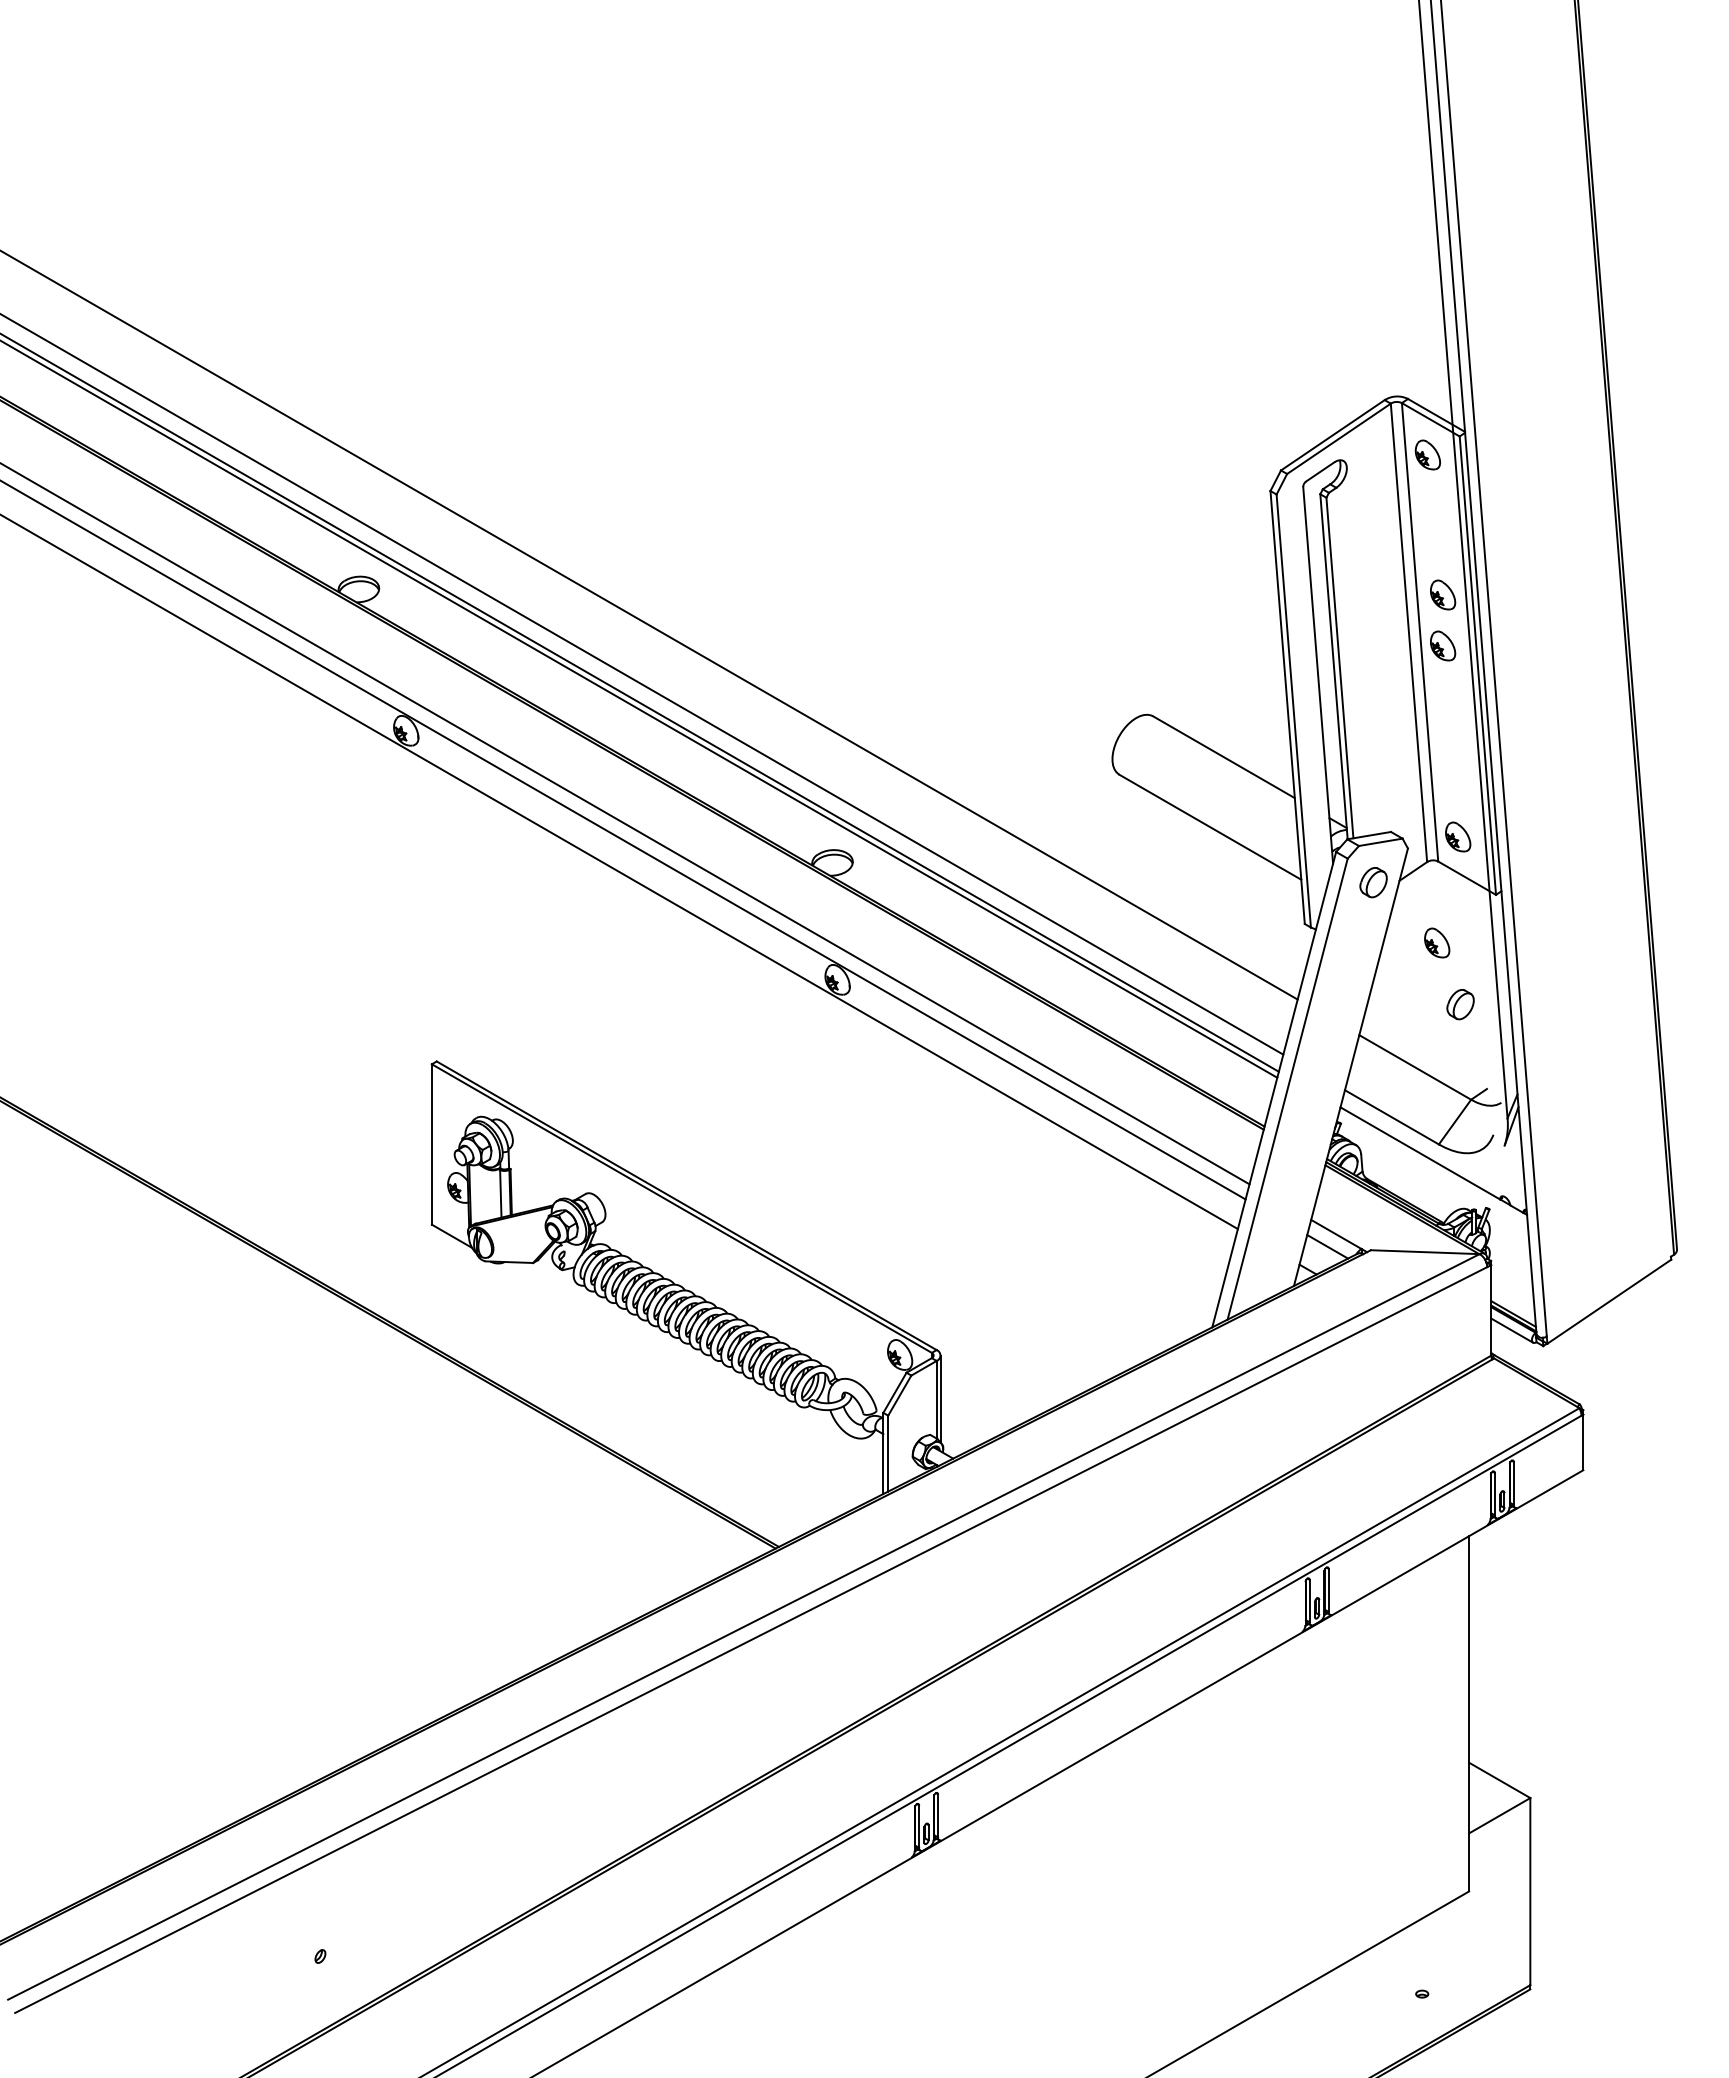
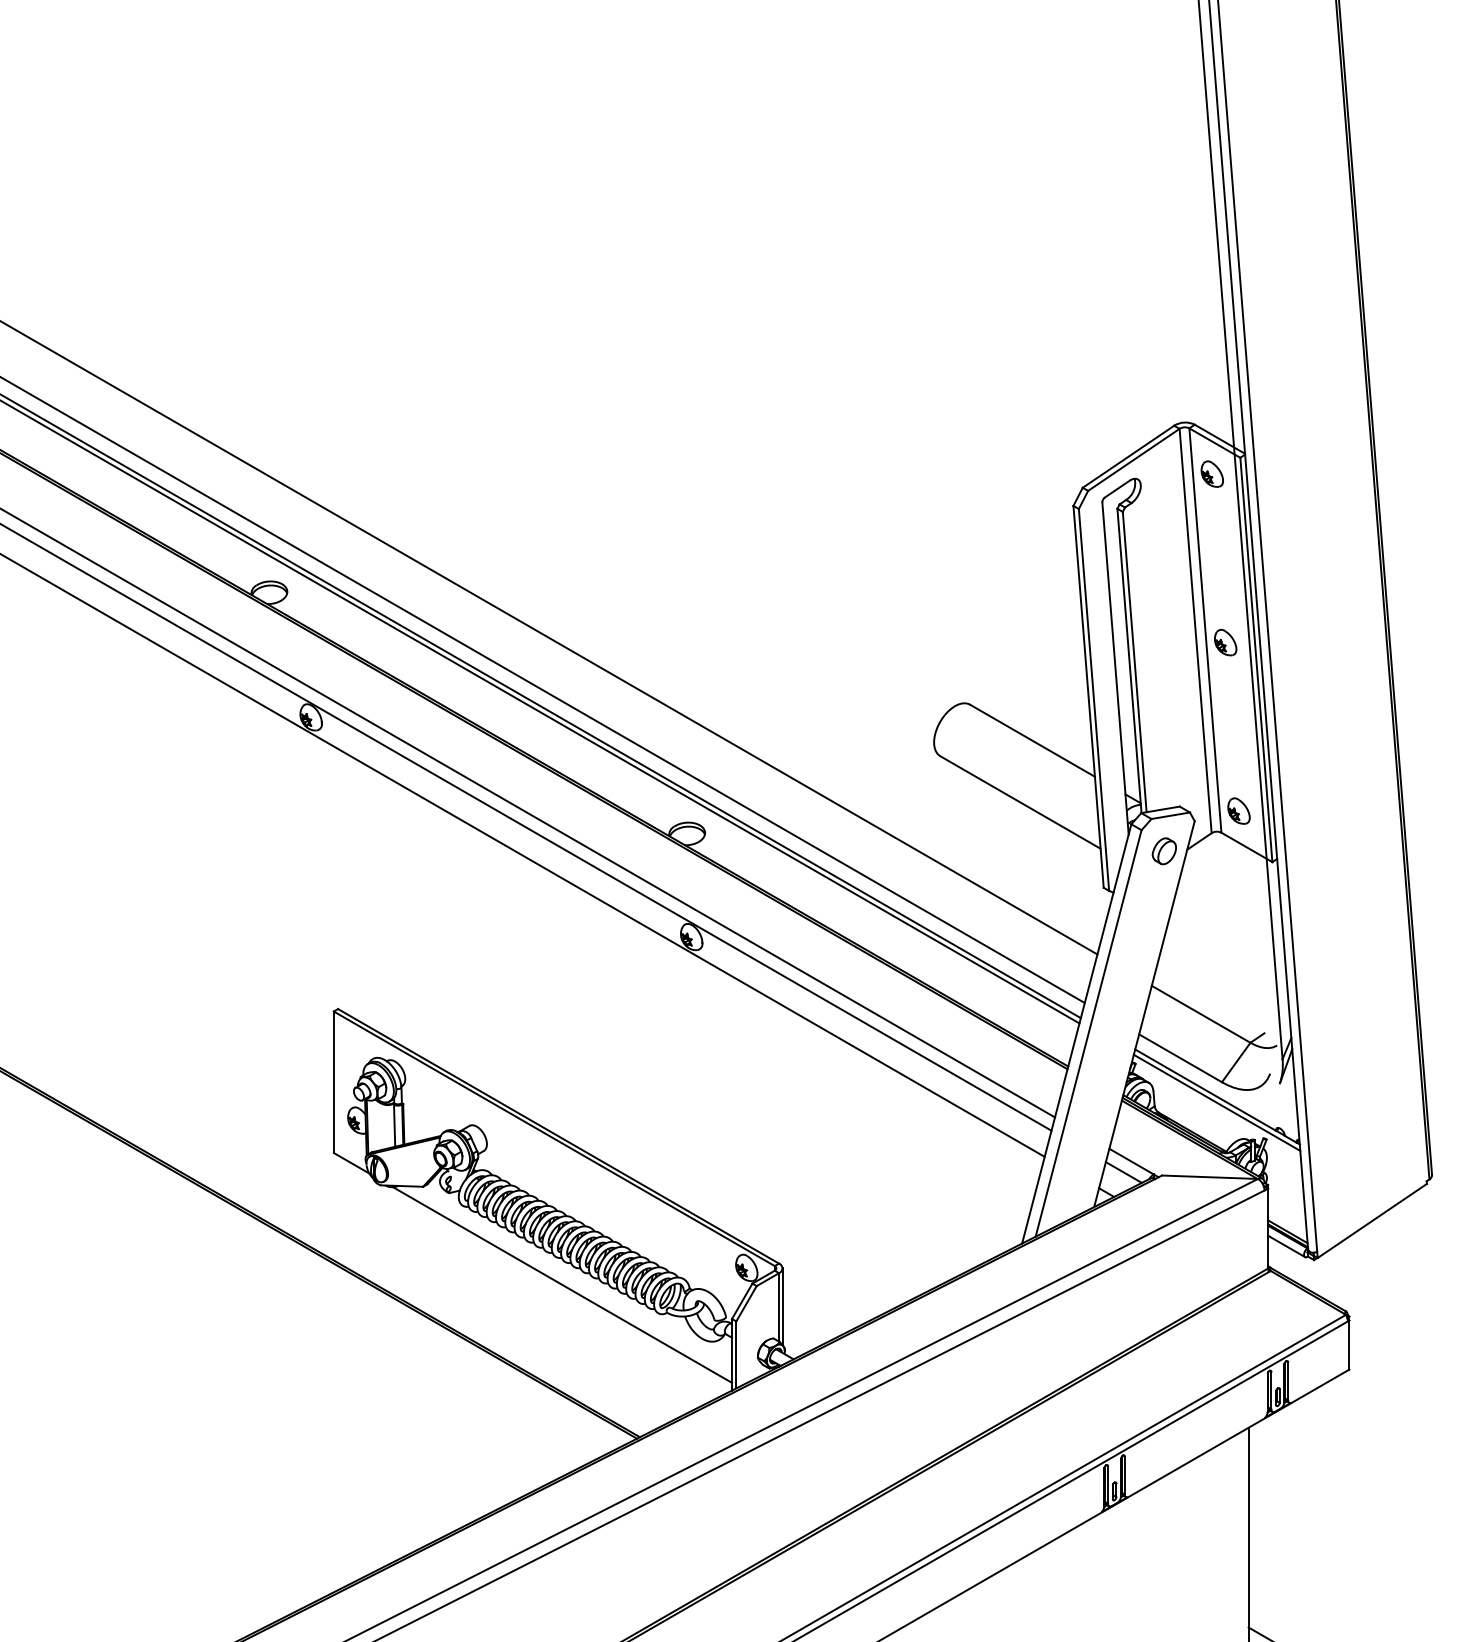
part: (1443, 594) -> (1226, 597), removed
part: (1437, 942) -> (1220, 904), removed
part: (1460, 1004) -> (1241, 958), removed
line: (1432, 1167) -> (1216, 1102), added
line: (690, 1374) -> (561, 1285), added

